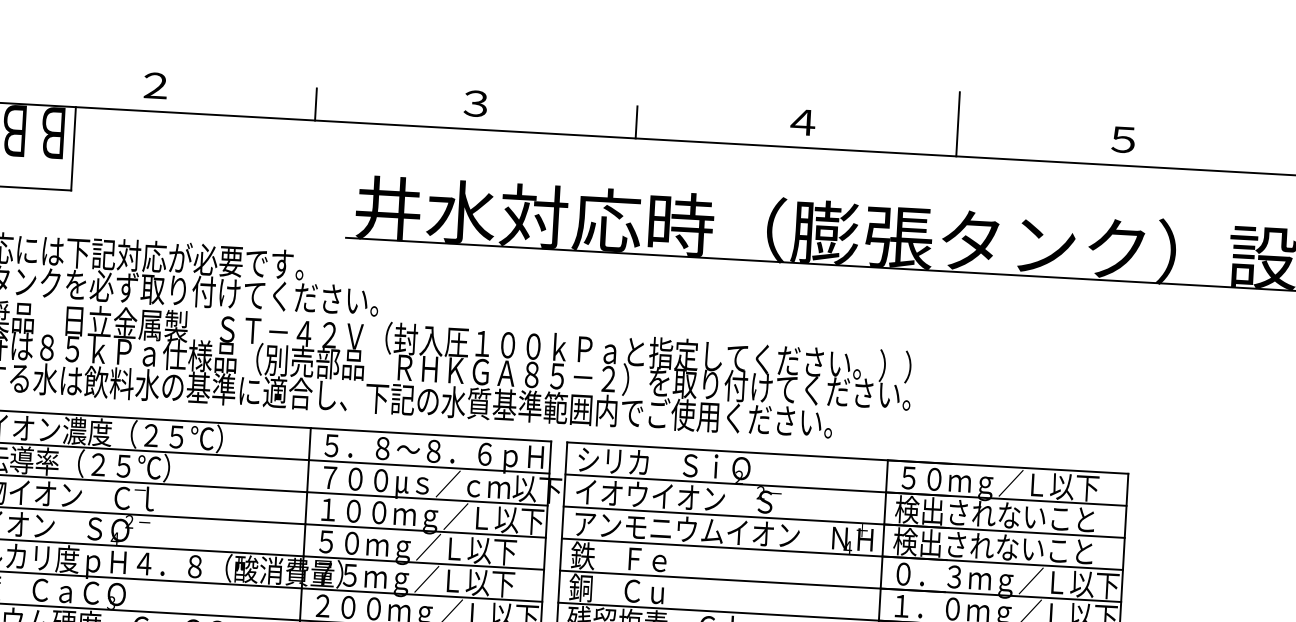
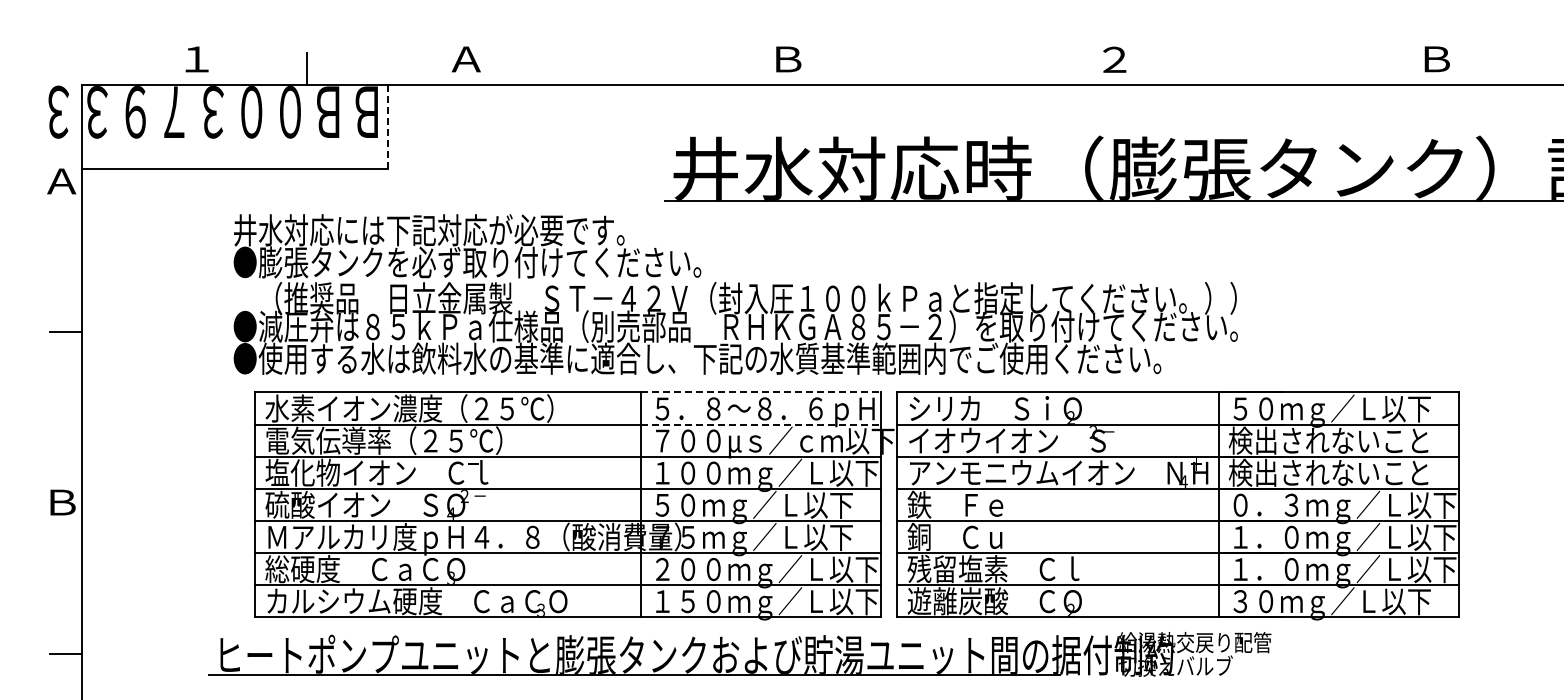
text: (154, 85) -> (465, 59), ２ -> Ａ
text: (477, 103) -> (788, 59), ３ -> Ｂ
line: (315, 104) -> (627, 69), removed
line: (636, 122) -> (948, 69), removed
text: (802, 122) -> (1114, 59), ４ -> ２
line: (957, 123) -> (1269, 52), removed
text: (1124, 140) -> (1436, 59), ５ -> Ｂ
line: (73, 148) -> (388, 126), solid -> dashed
line: (431, 434) -> (761, 392), solid -> dashed
line: (429, 466) -> (761, 424), solid -> dashed

